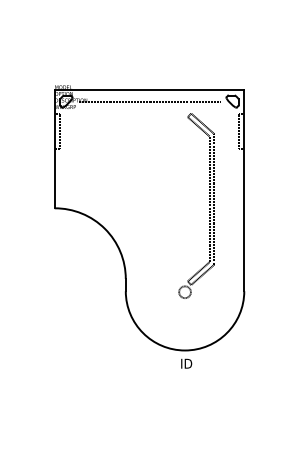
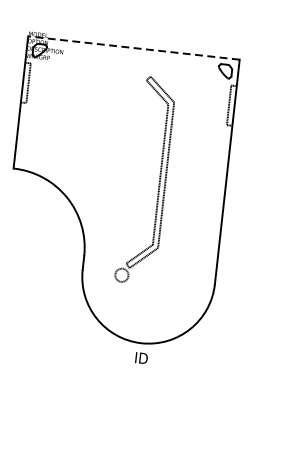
line: (149, 89) -> (133, 47), solid -> dashed
line: (149, 101) -> (132, 61), removed
part: (209, 205) -> (159, 181), moved

